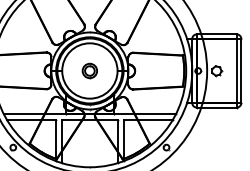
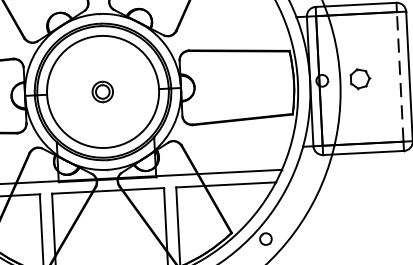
part: (89, 70) -> (102, 90), size x0.7
line: (236, 70) -> (399, 75), solid -> dashed

